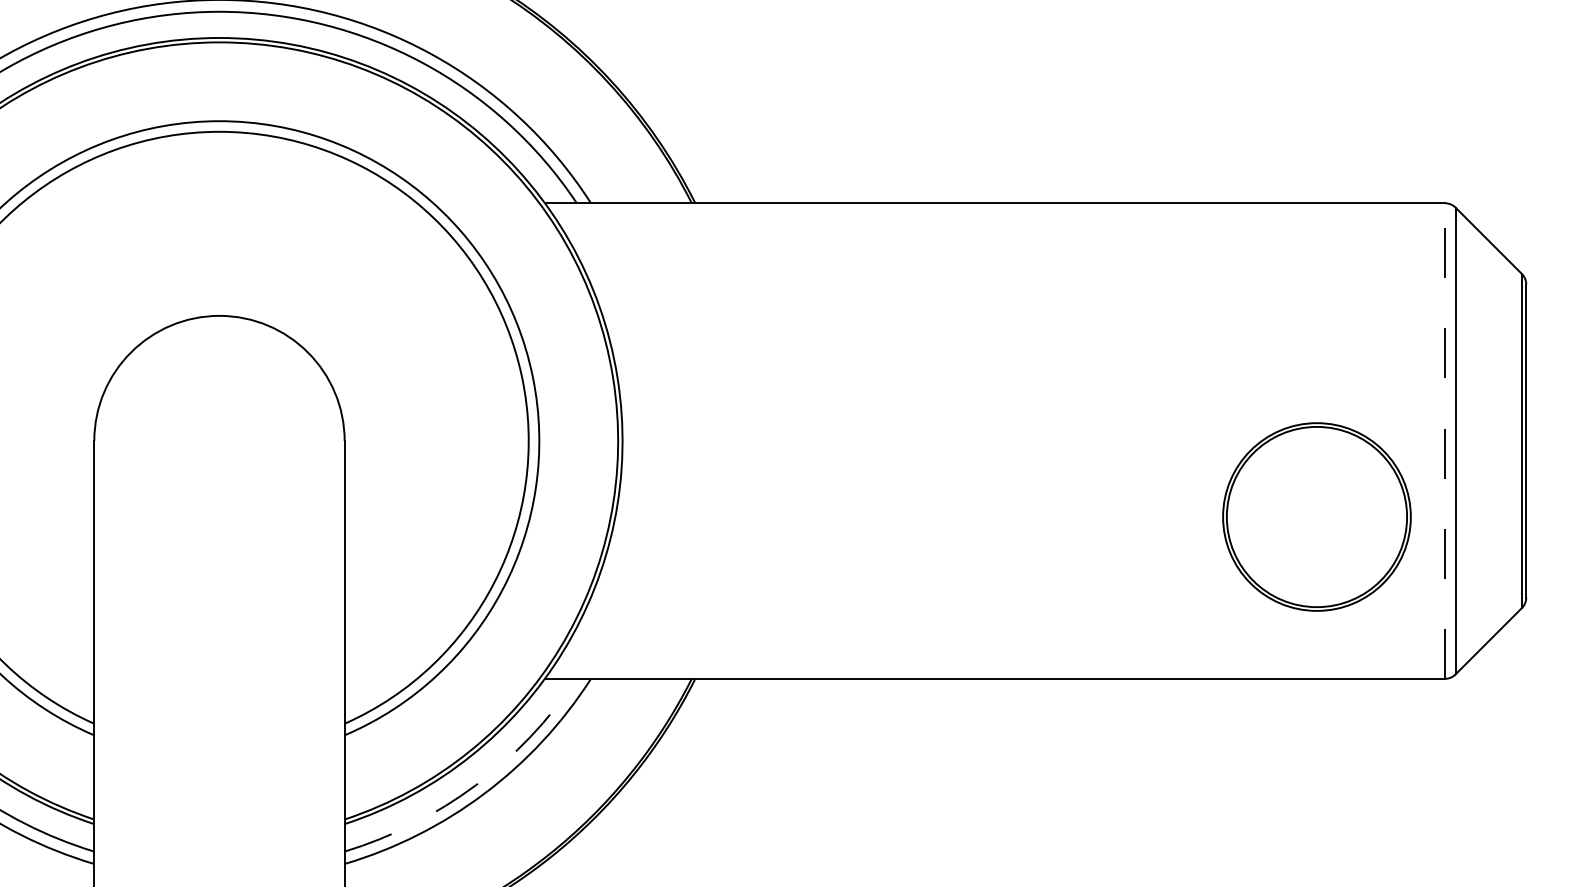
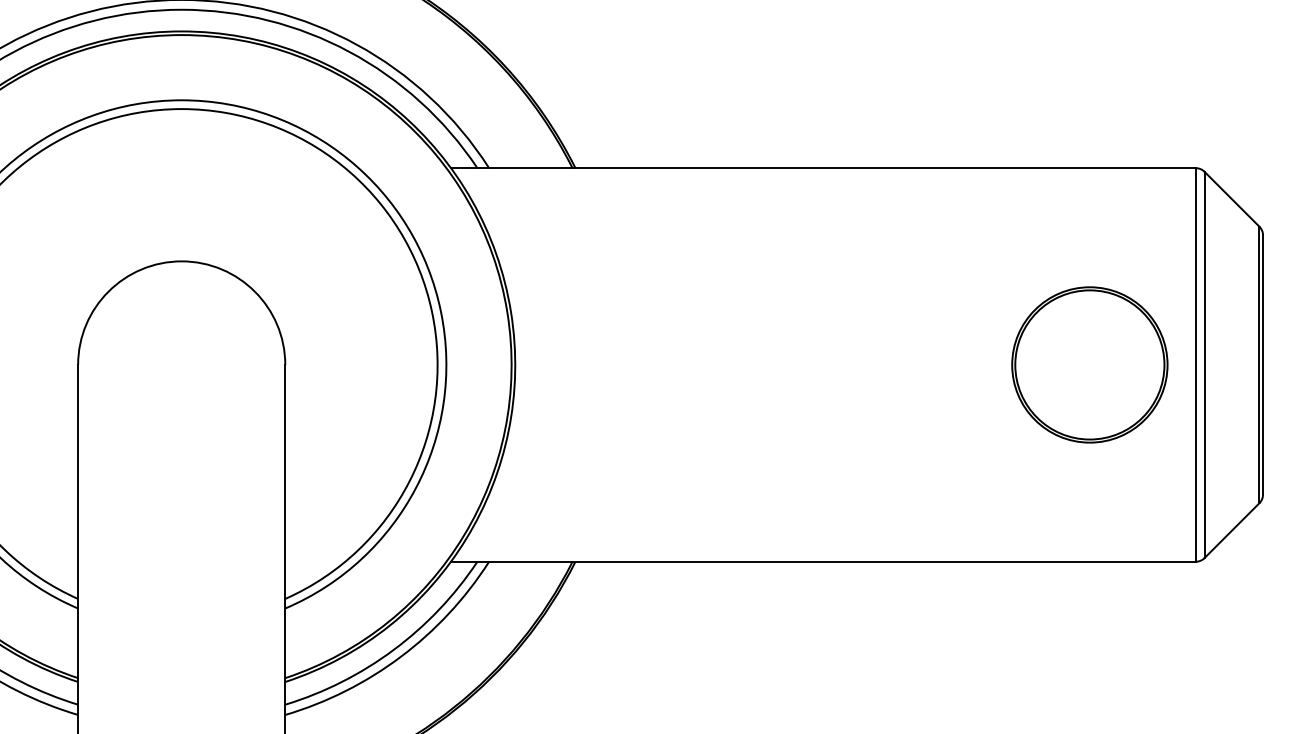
line: (1444, 441) -> (1195, 365), dashed -> solid
part: (1316, 516) -> (1089, 364), moved
arc: (475, 785) -> (393, 650), dashed -> solid

